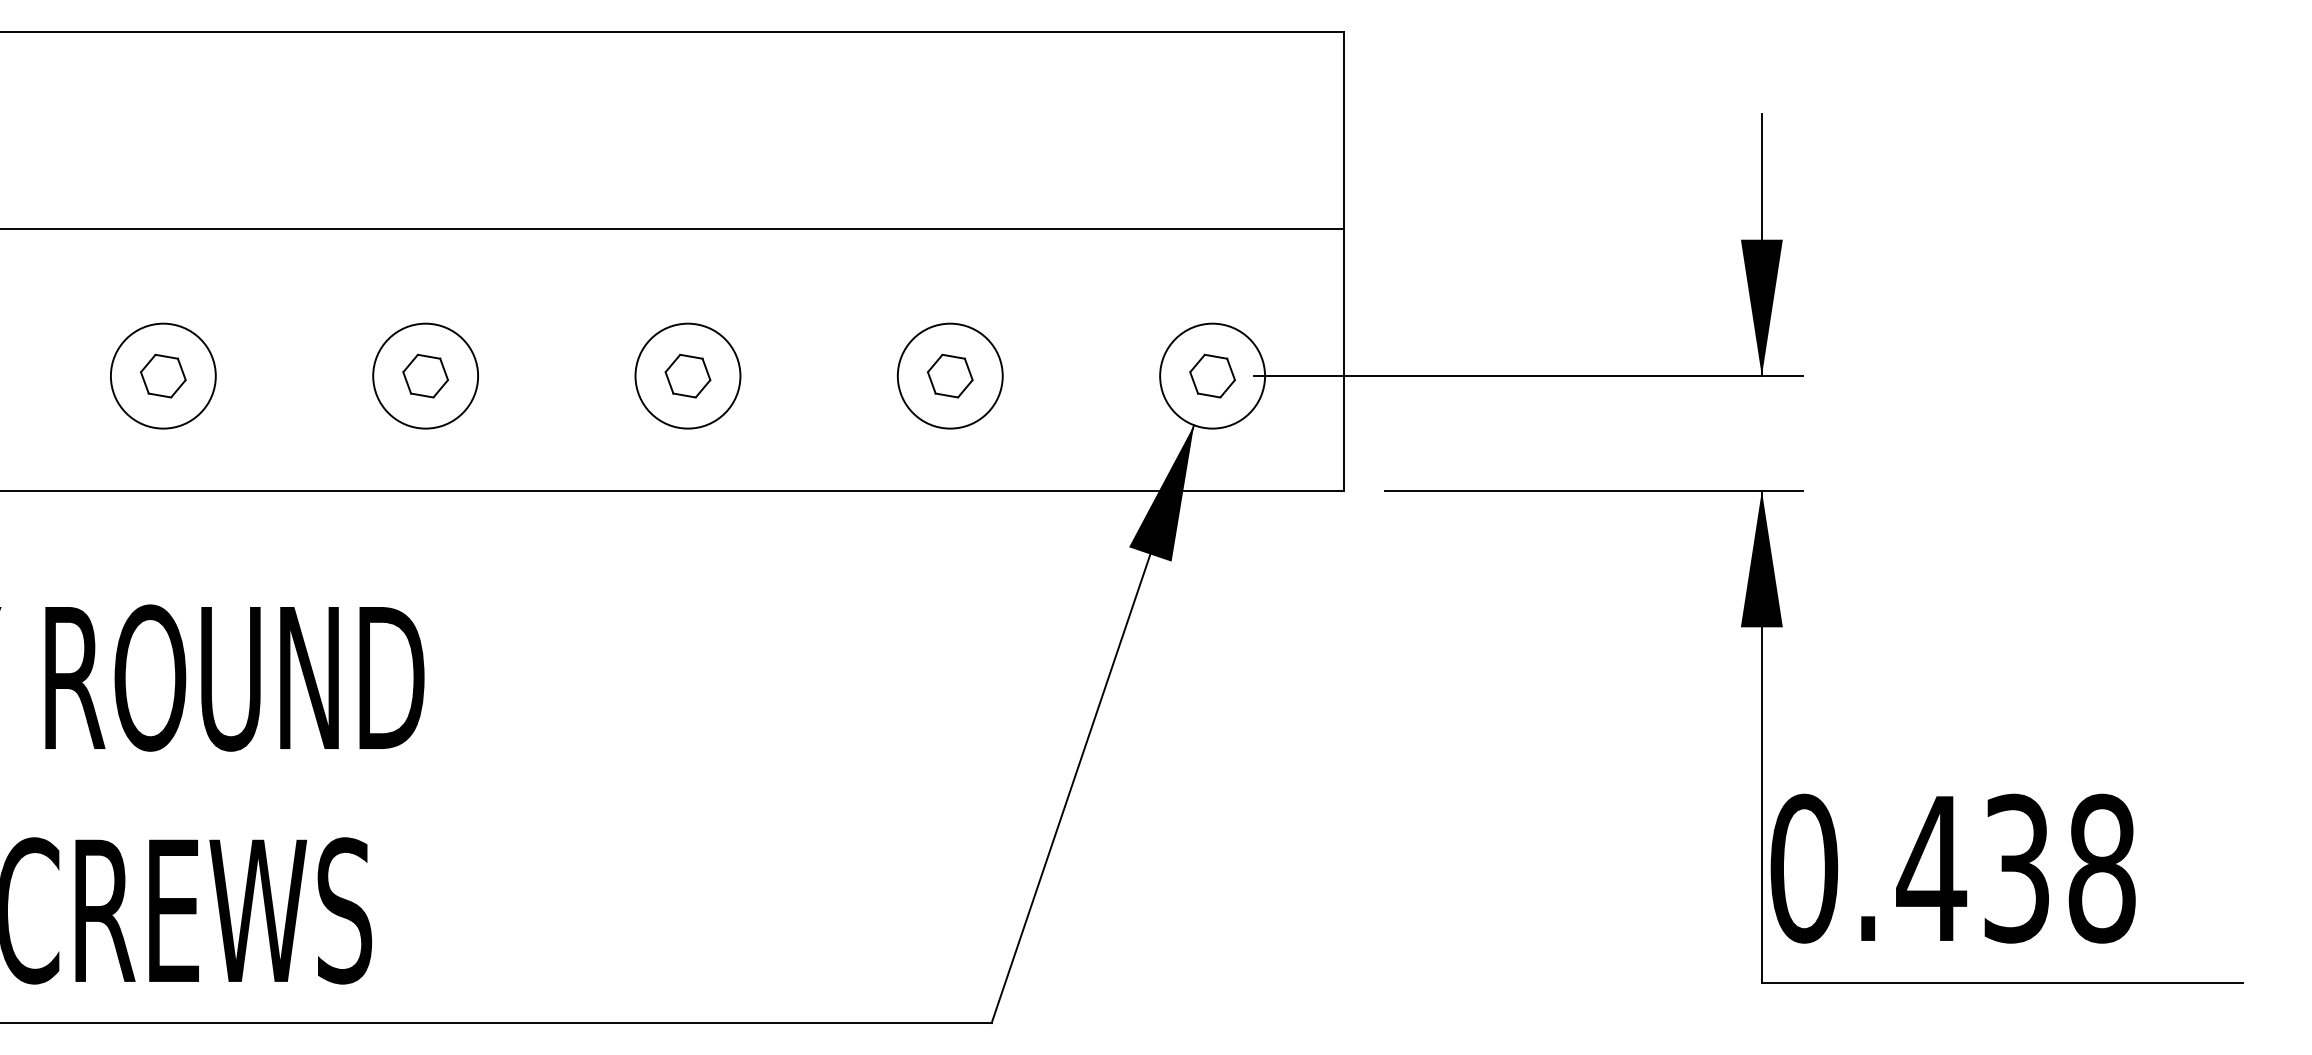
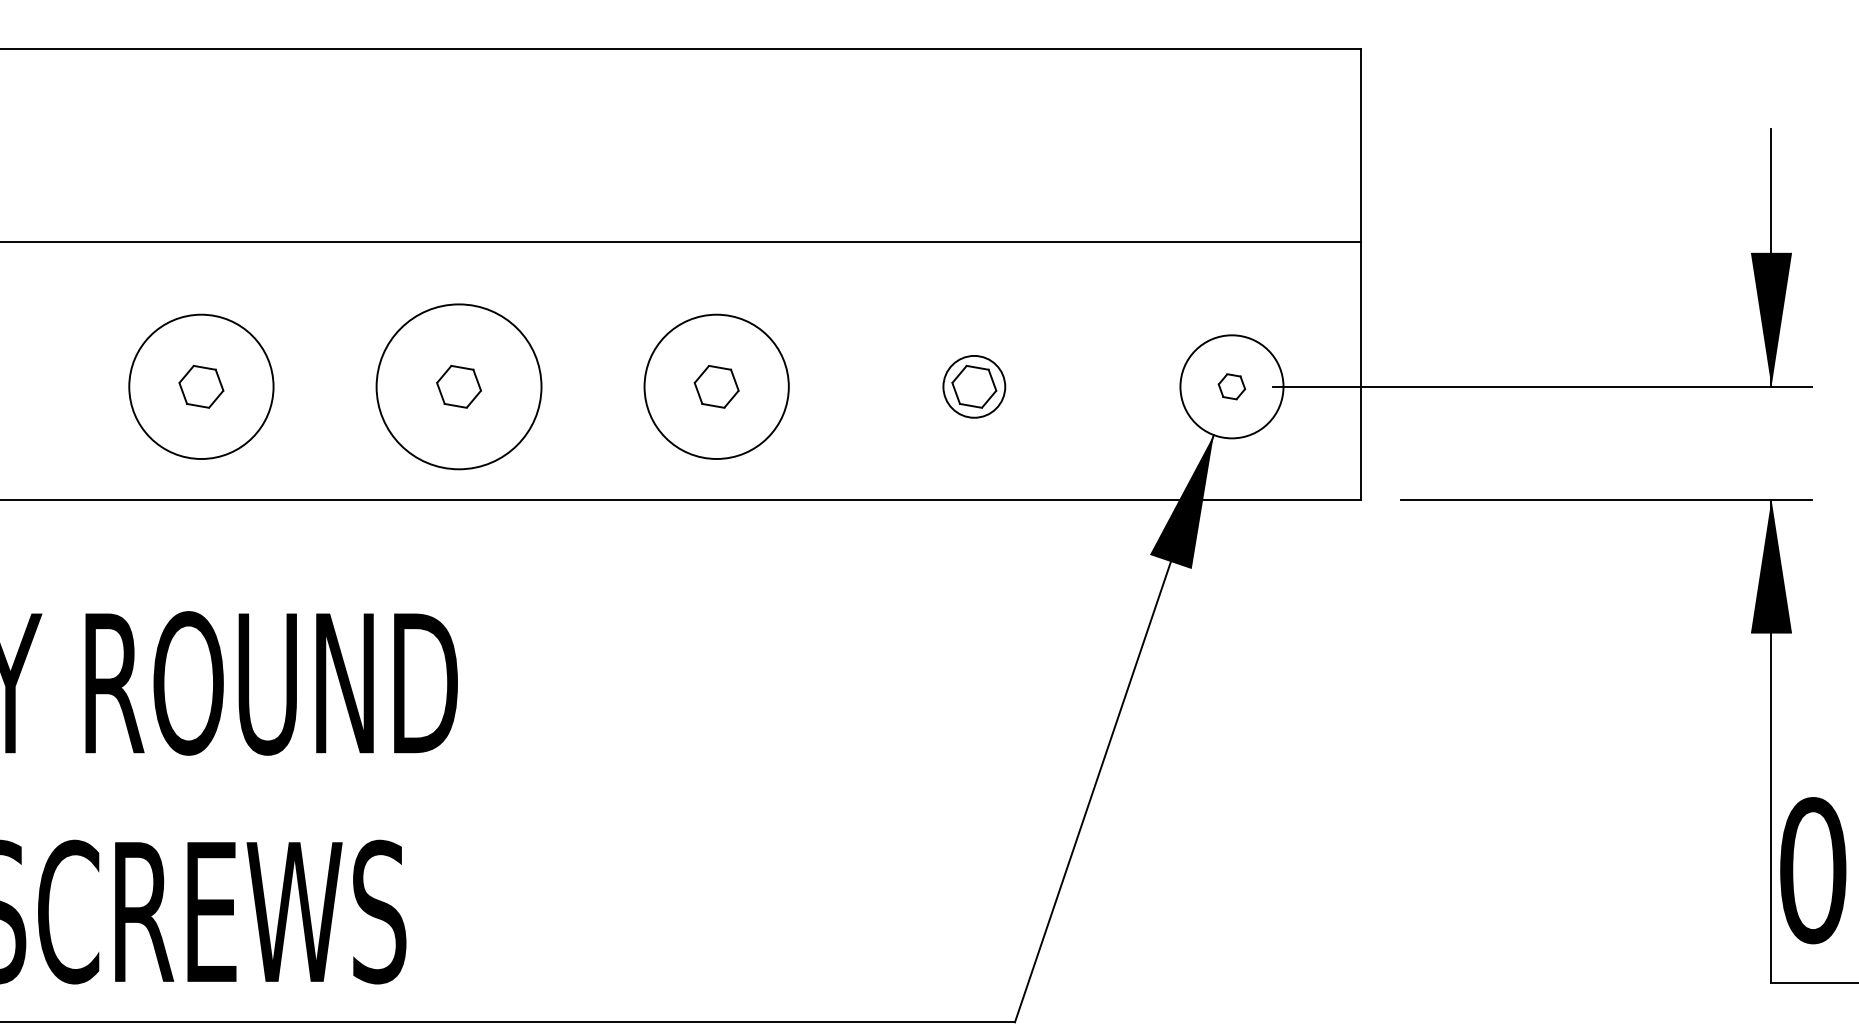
circle: (162, 375) -> (200, 386), size x1.4
circle: (425, 375) -> (458, 386), size x1.6
circle: (687, 375) -> (716, 386), size x1.4
circle: (949, 375) -> (973, 386), size x0.6
part: (1212, 375) -> (1231, 386), size x0.6

